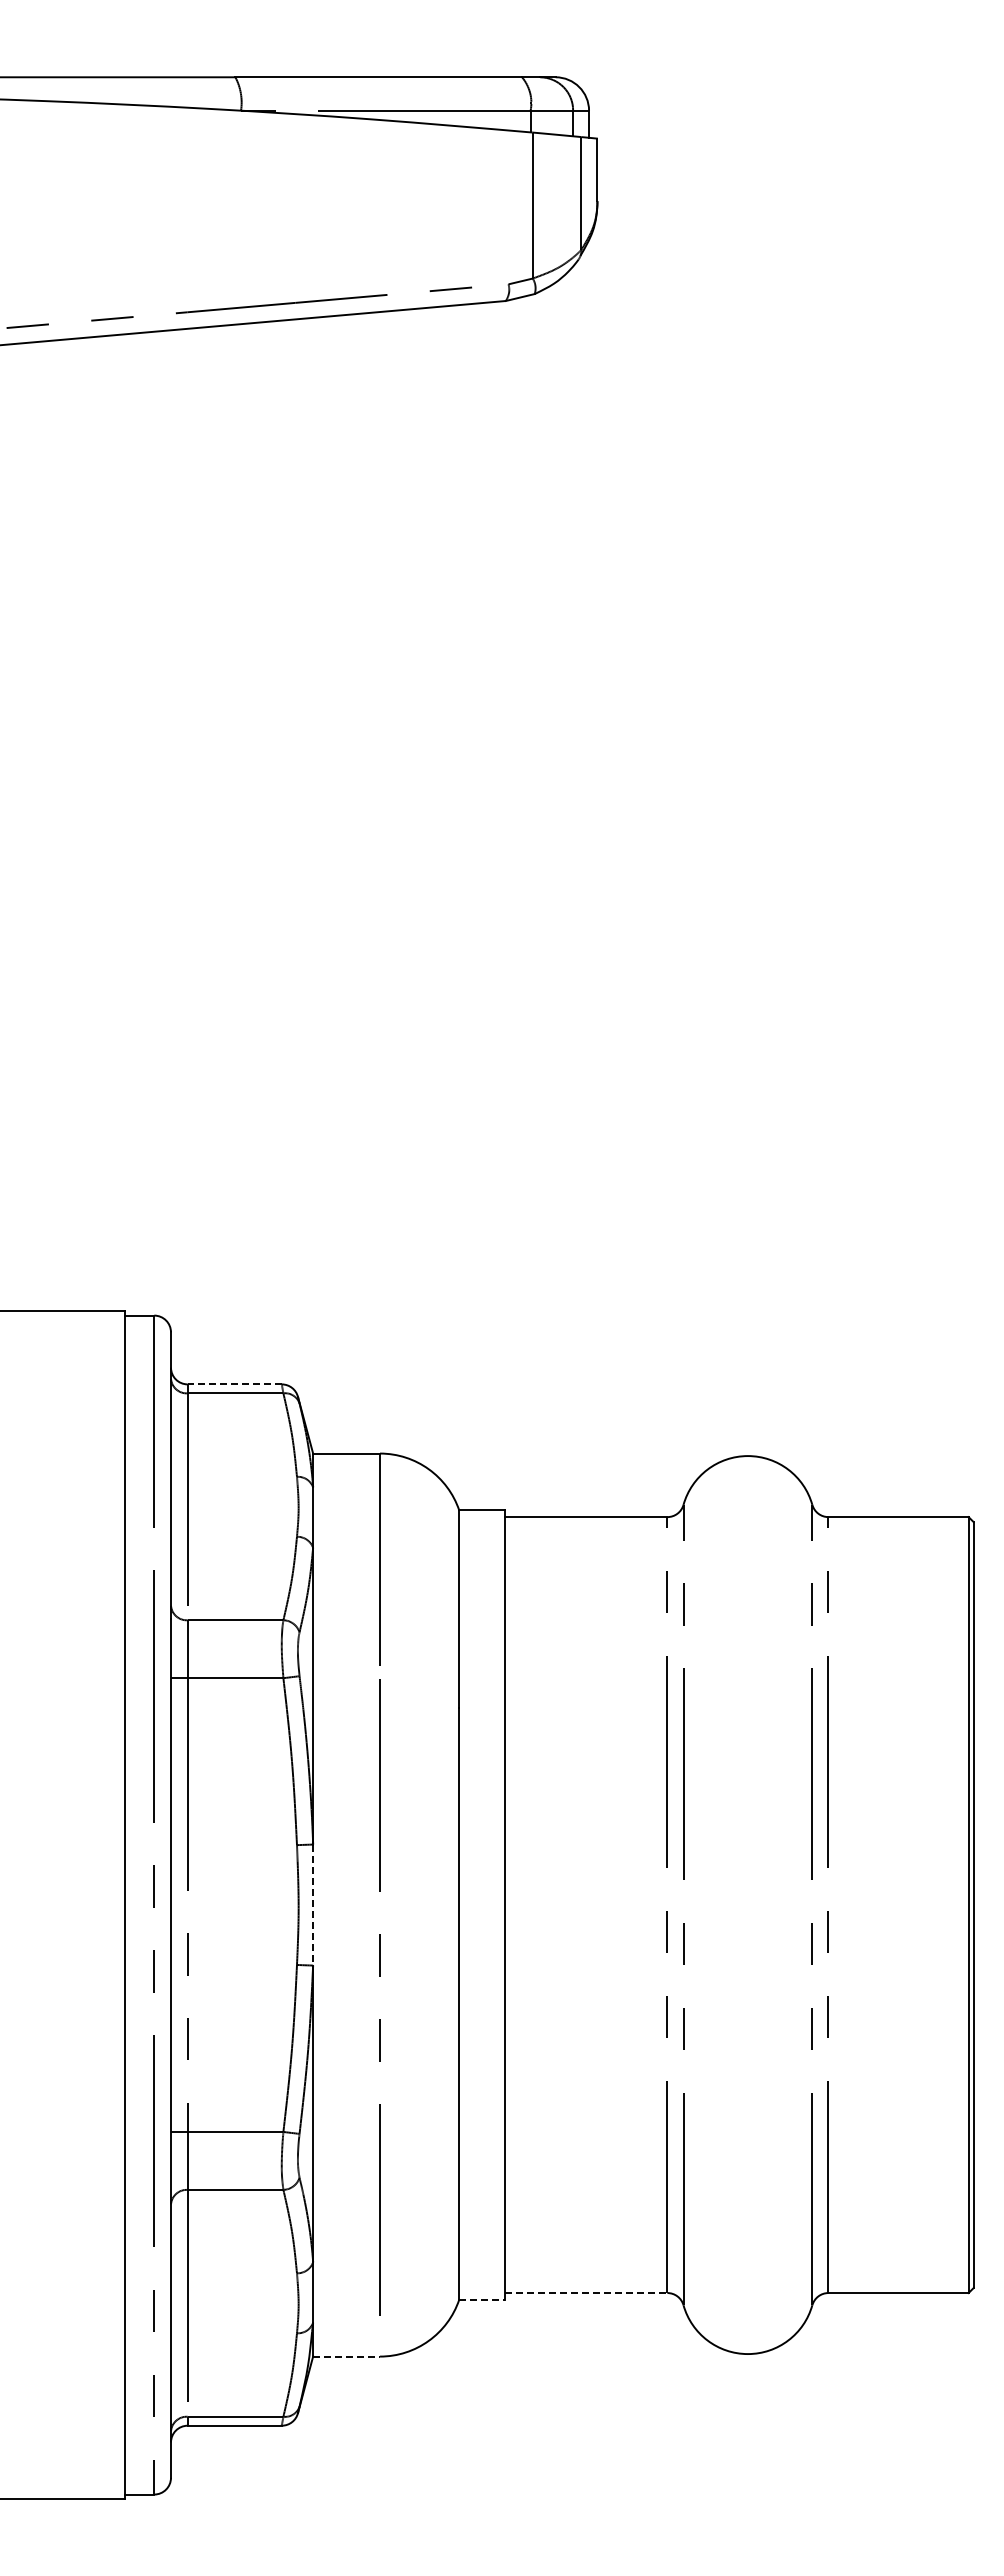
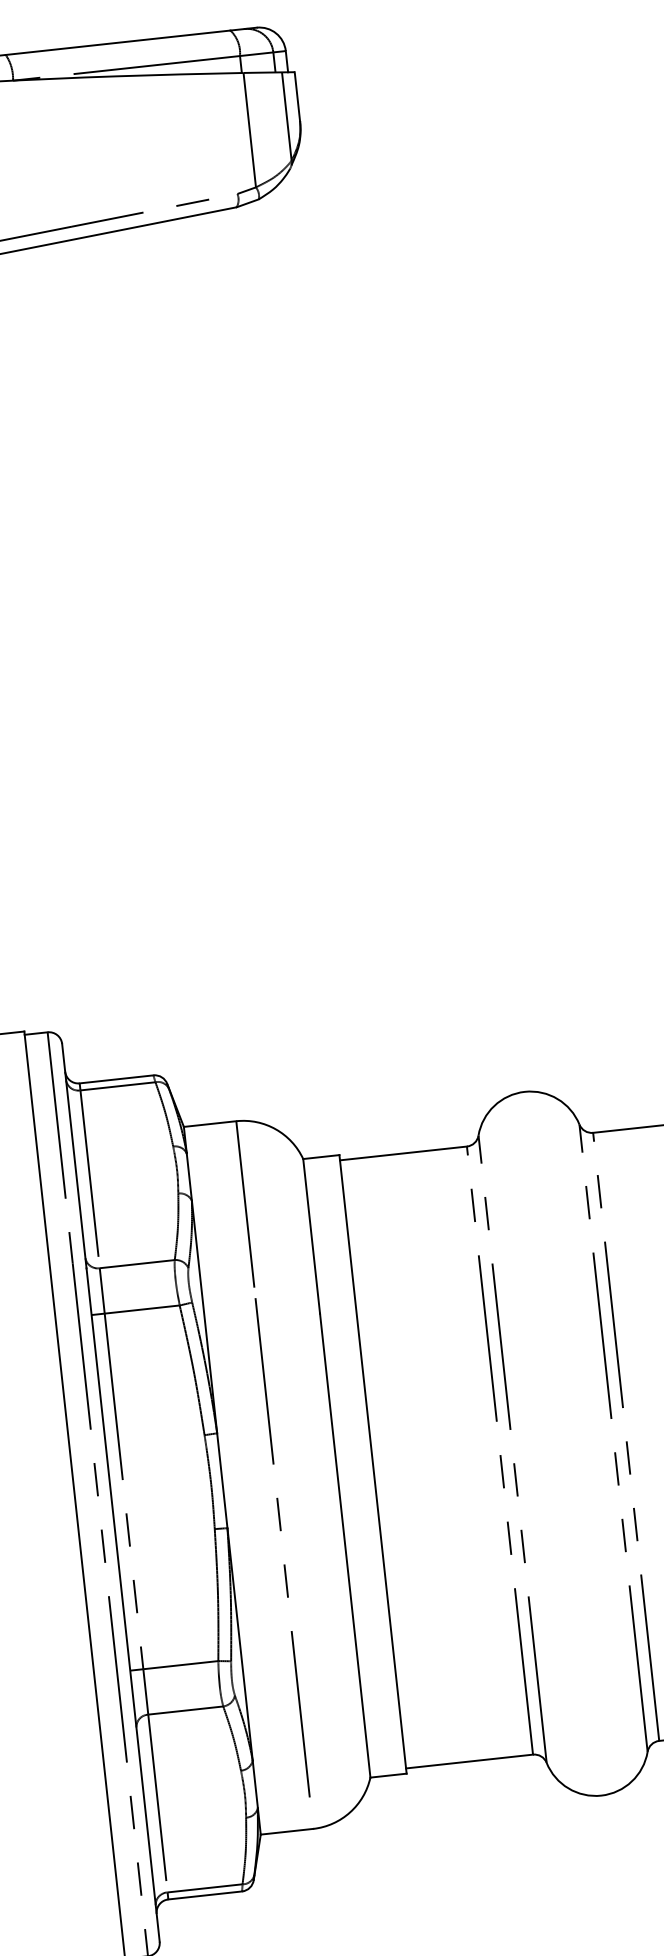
line: (234, 1384) -> (116, 1079), dashed -> solid
line: (313, 1905) -> (222, 1481), dashed -> solid
line: (586, 2293) -> (469, 1761), dashed -> solid
line: (482, 2299) -> (388, 1775), dashed -> solid
line: (347, 2356) -> (287, 1831), dashed -> solid

